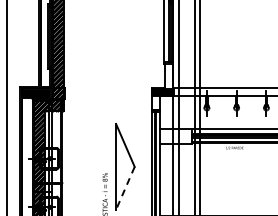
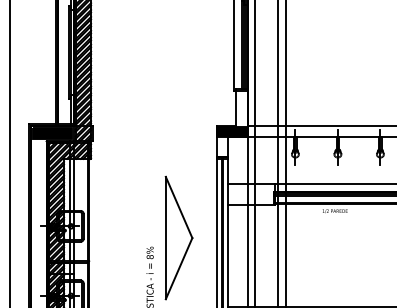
line: (125, 188) -> (179, 268), dashed -> solid

